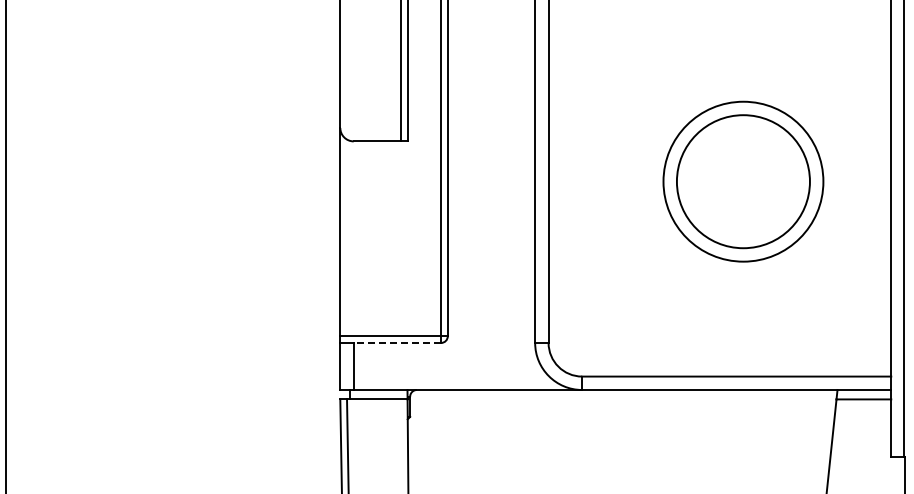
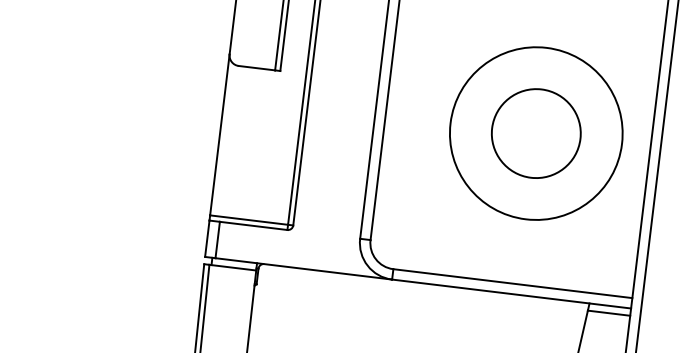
circle: (743, 181) -> (536, 133), size x0.71
circle: (743, 181) -> (536, 133), size x1.67
line: (397, 342) -> (253, 225), dashed -> solid

